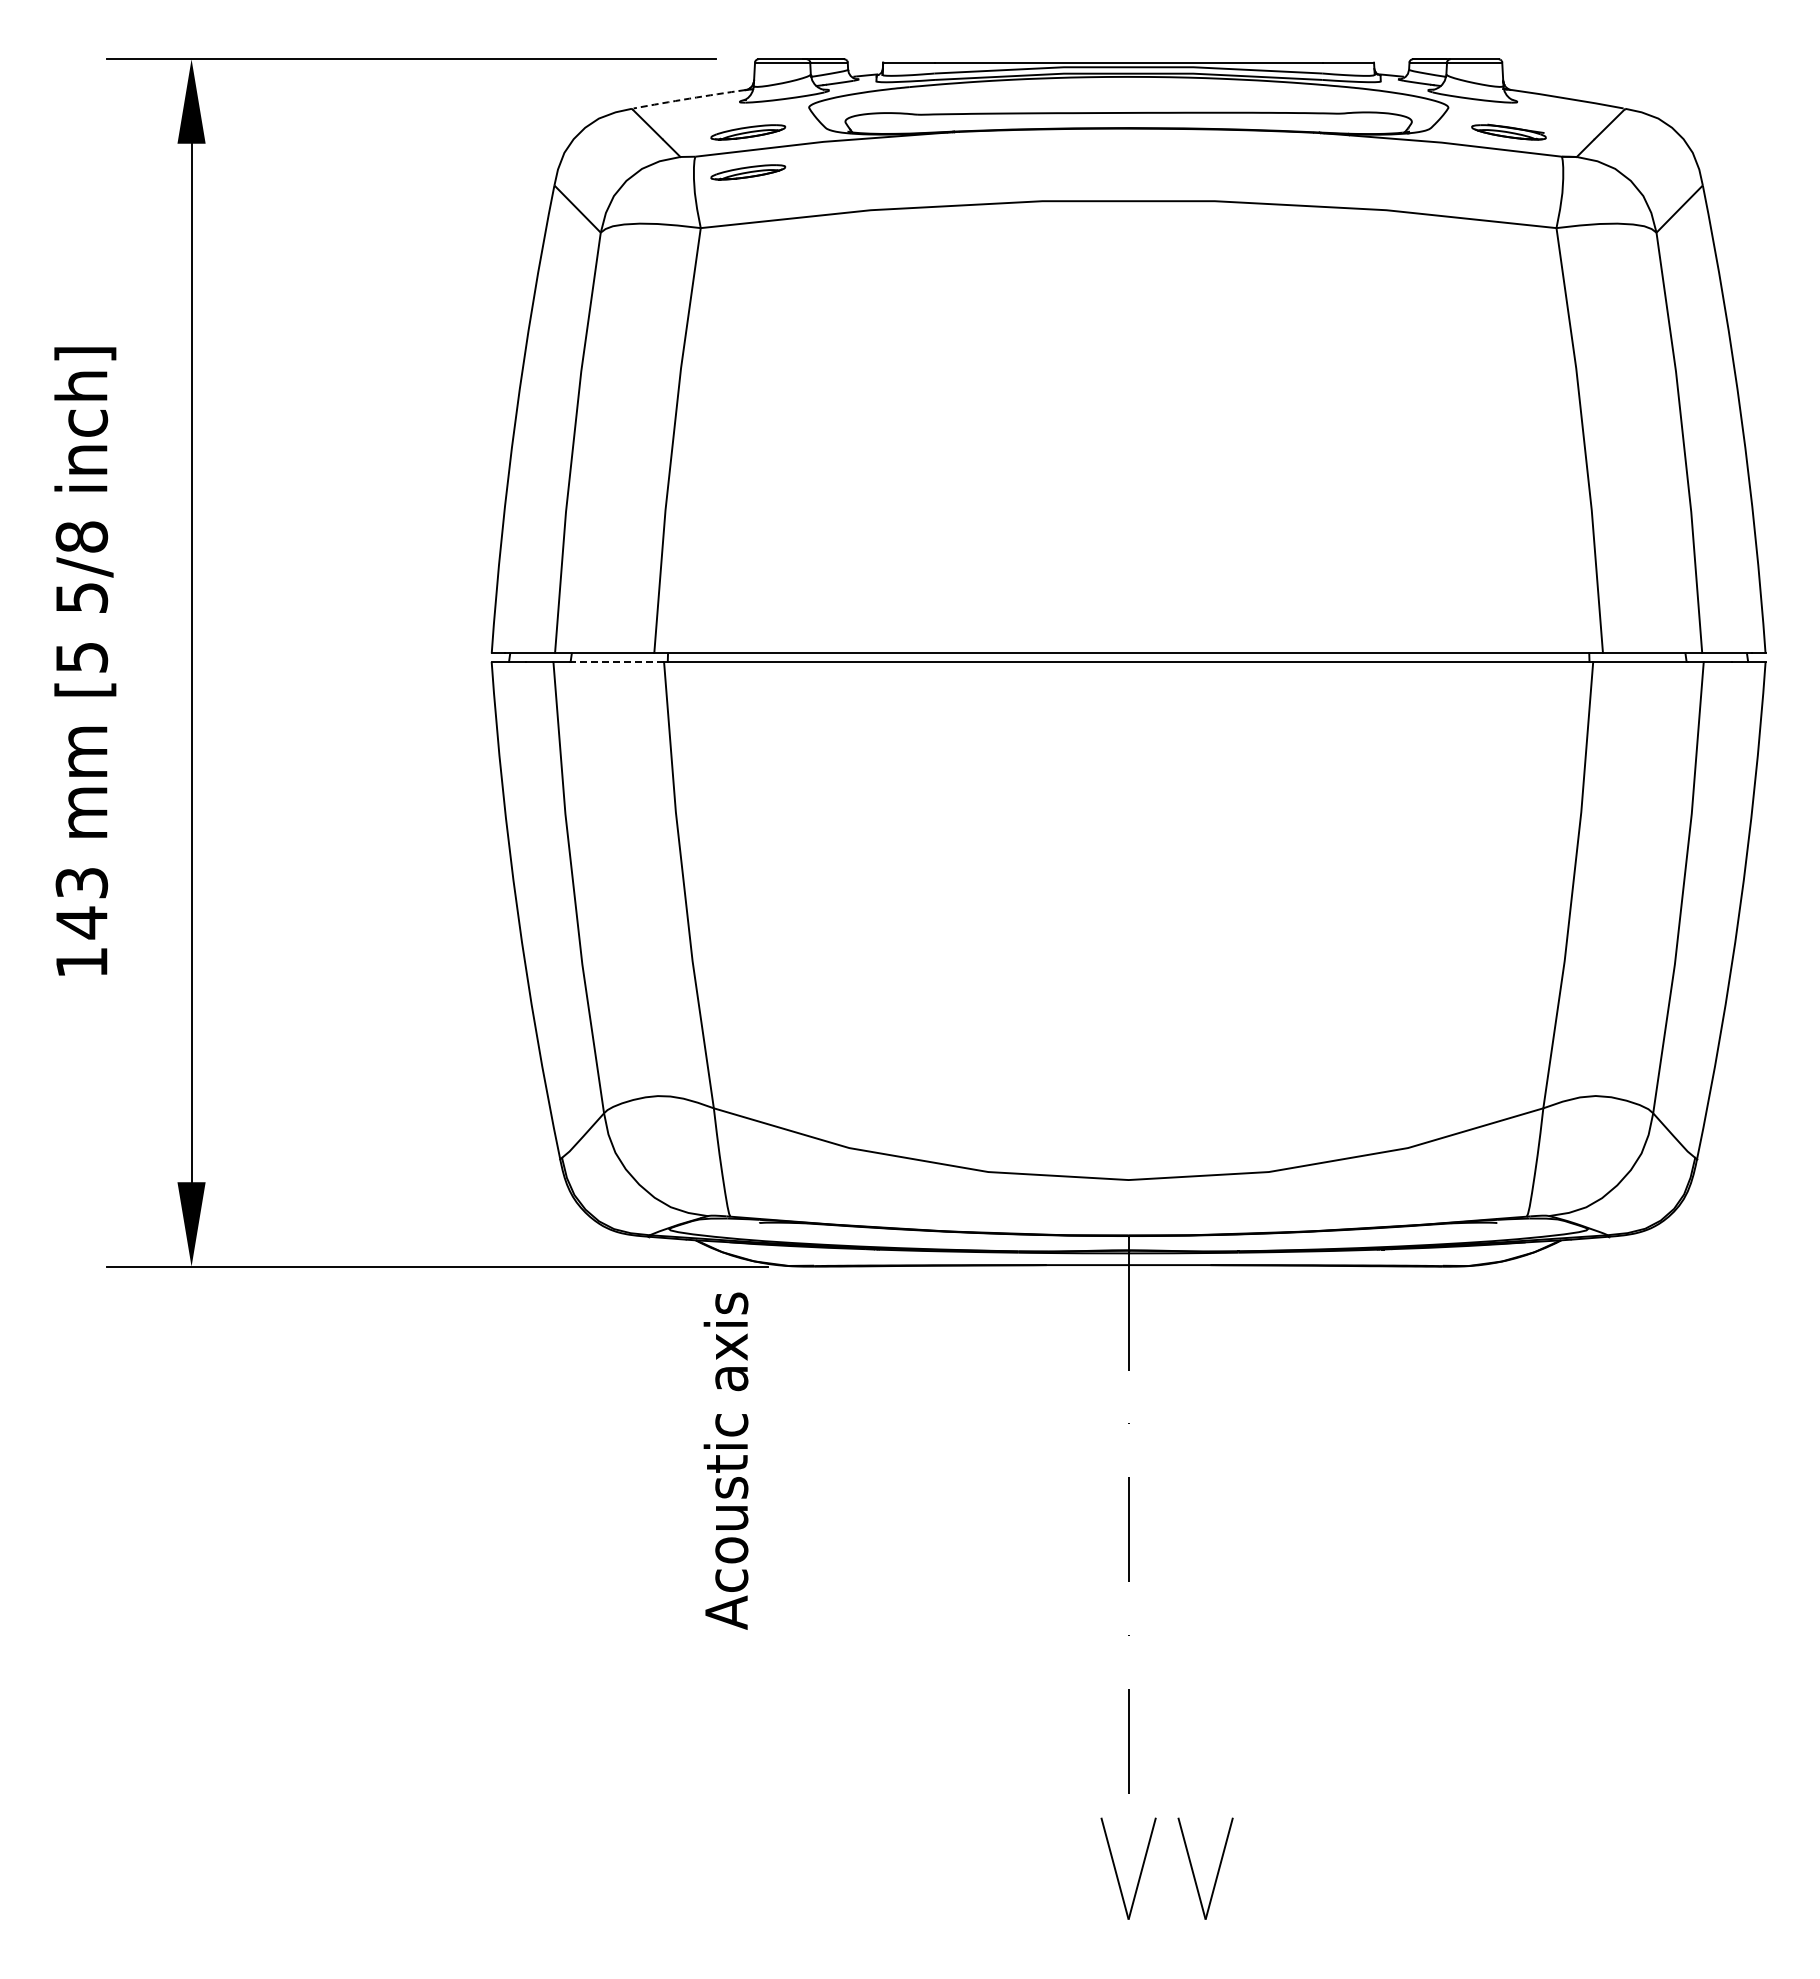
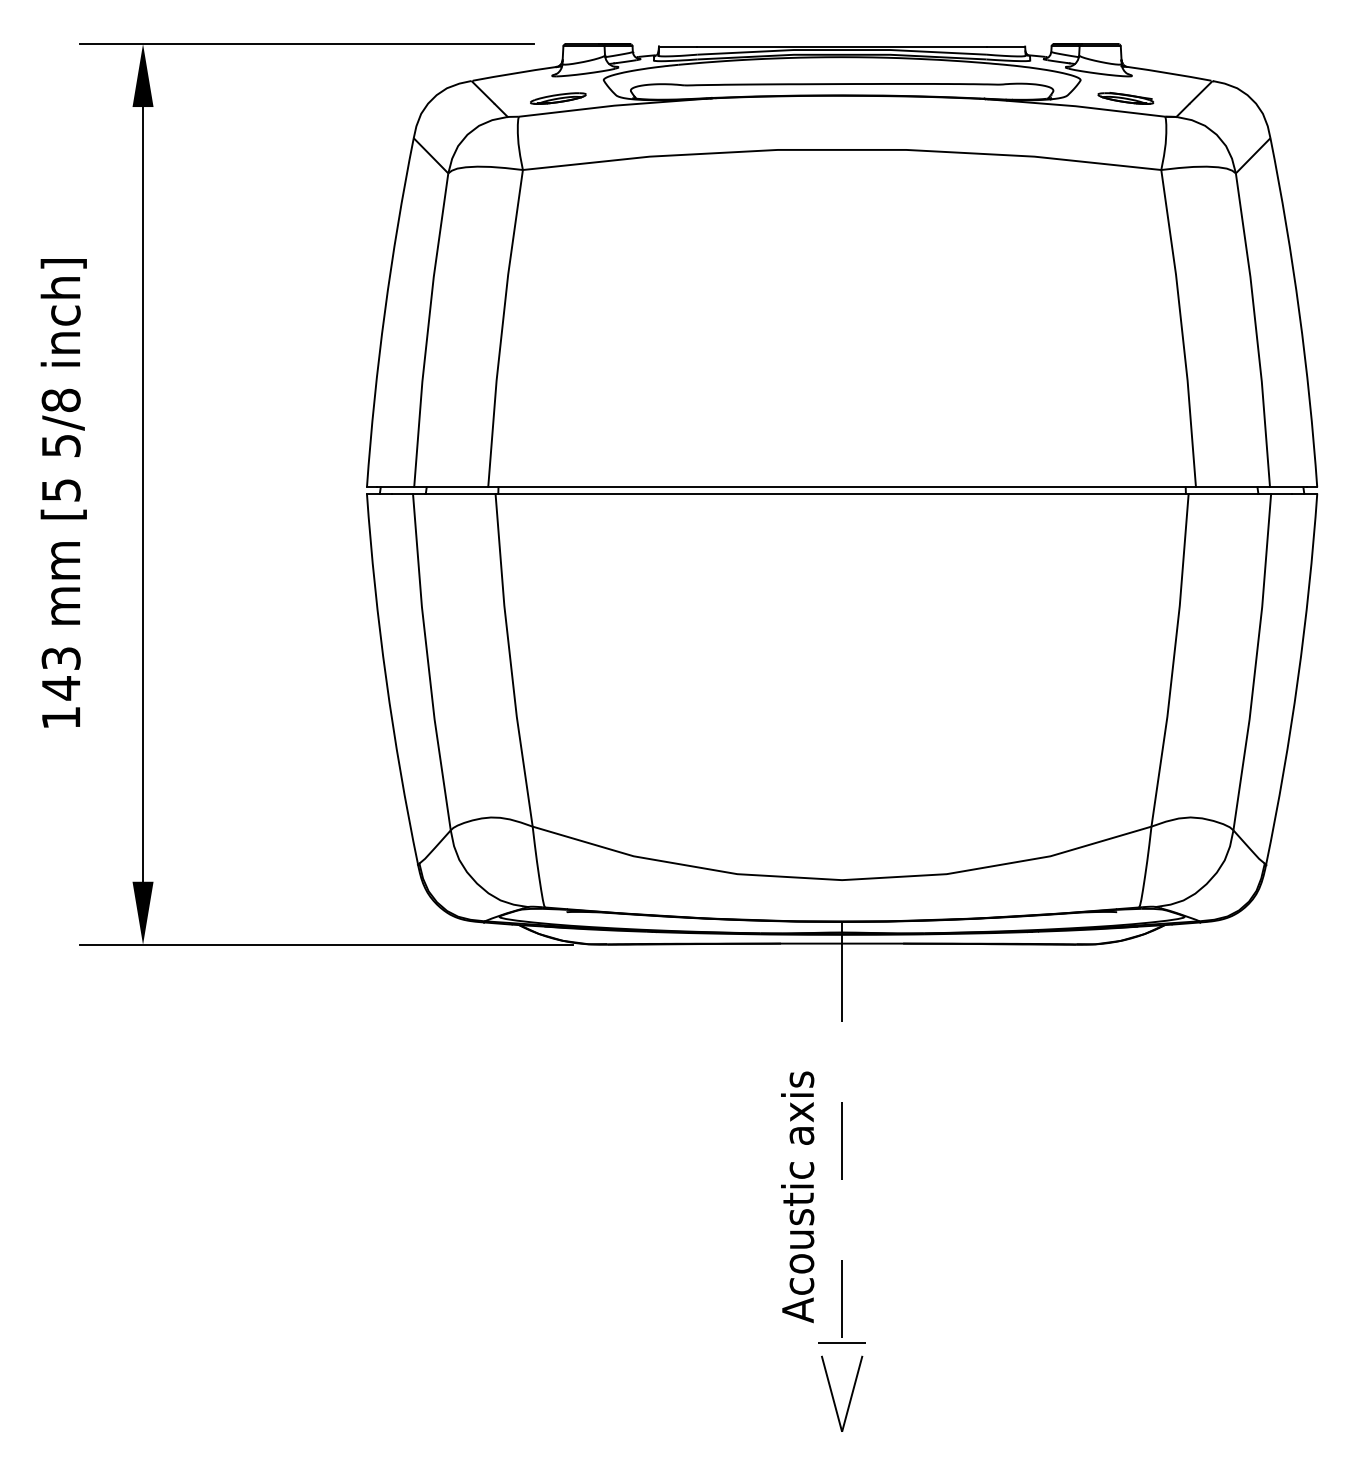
arc: (689, 98) -> (514, 73), dashed -> solid
part: (748, 172) -> (558, 128), removed
line: (617, 661) -> (460, 493), dashed -> solid
text: (725, 1460) -> (797, 1196), moved
line: (1128, 1800) -> (842, 1343), added
part: (1193, 1869) -> (890, 1394), removed

